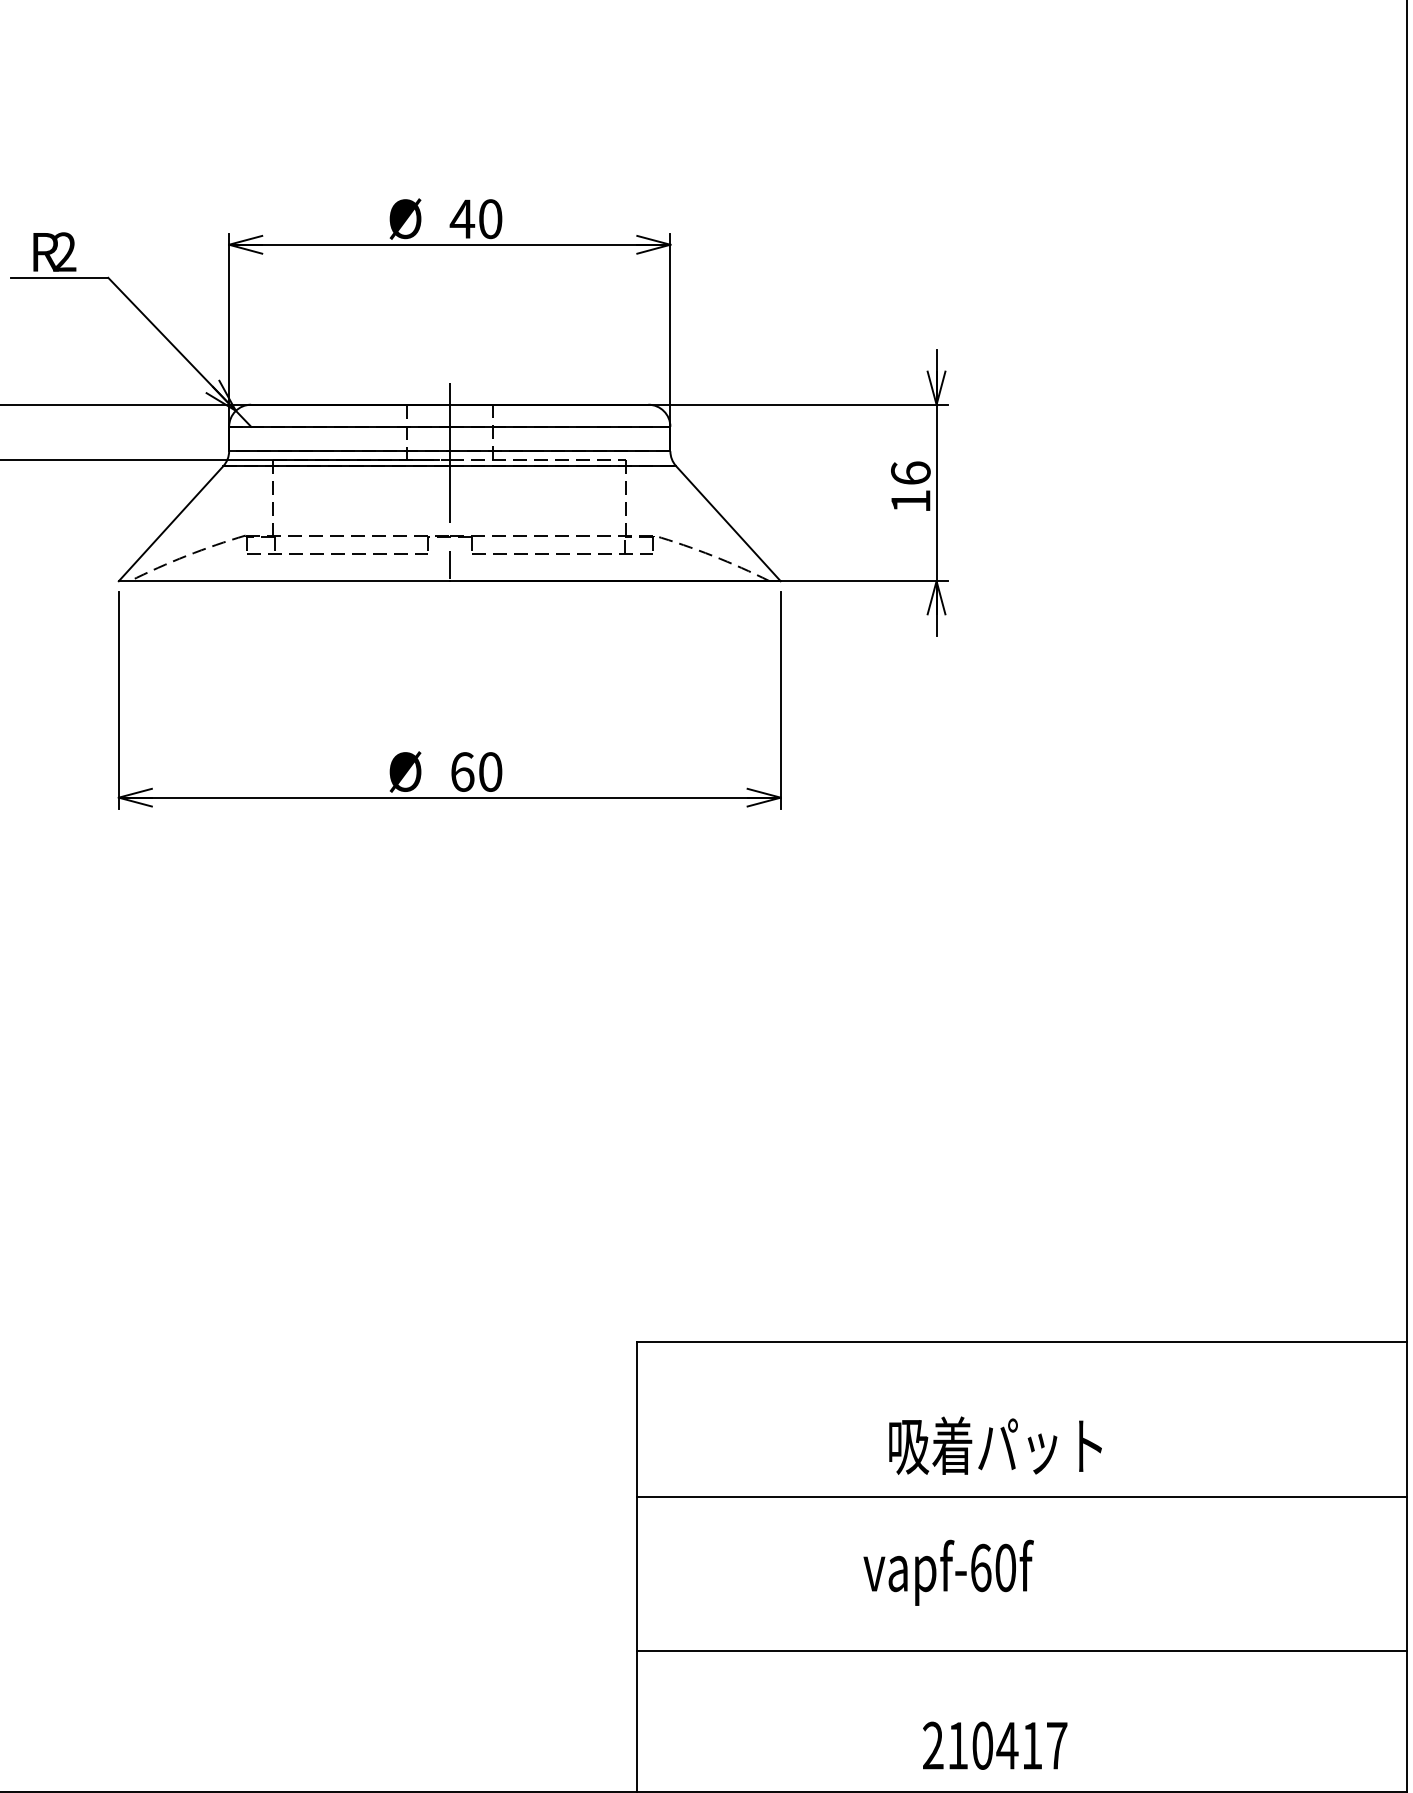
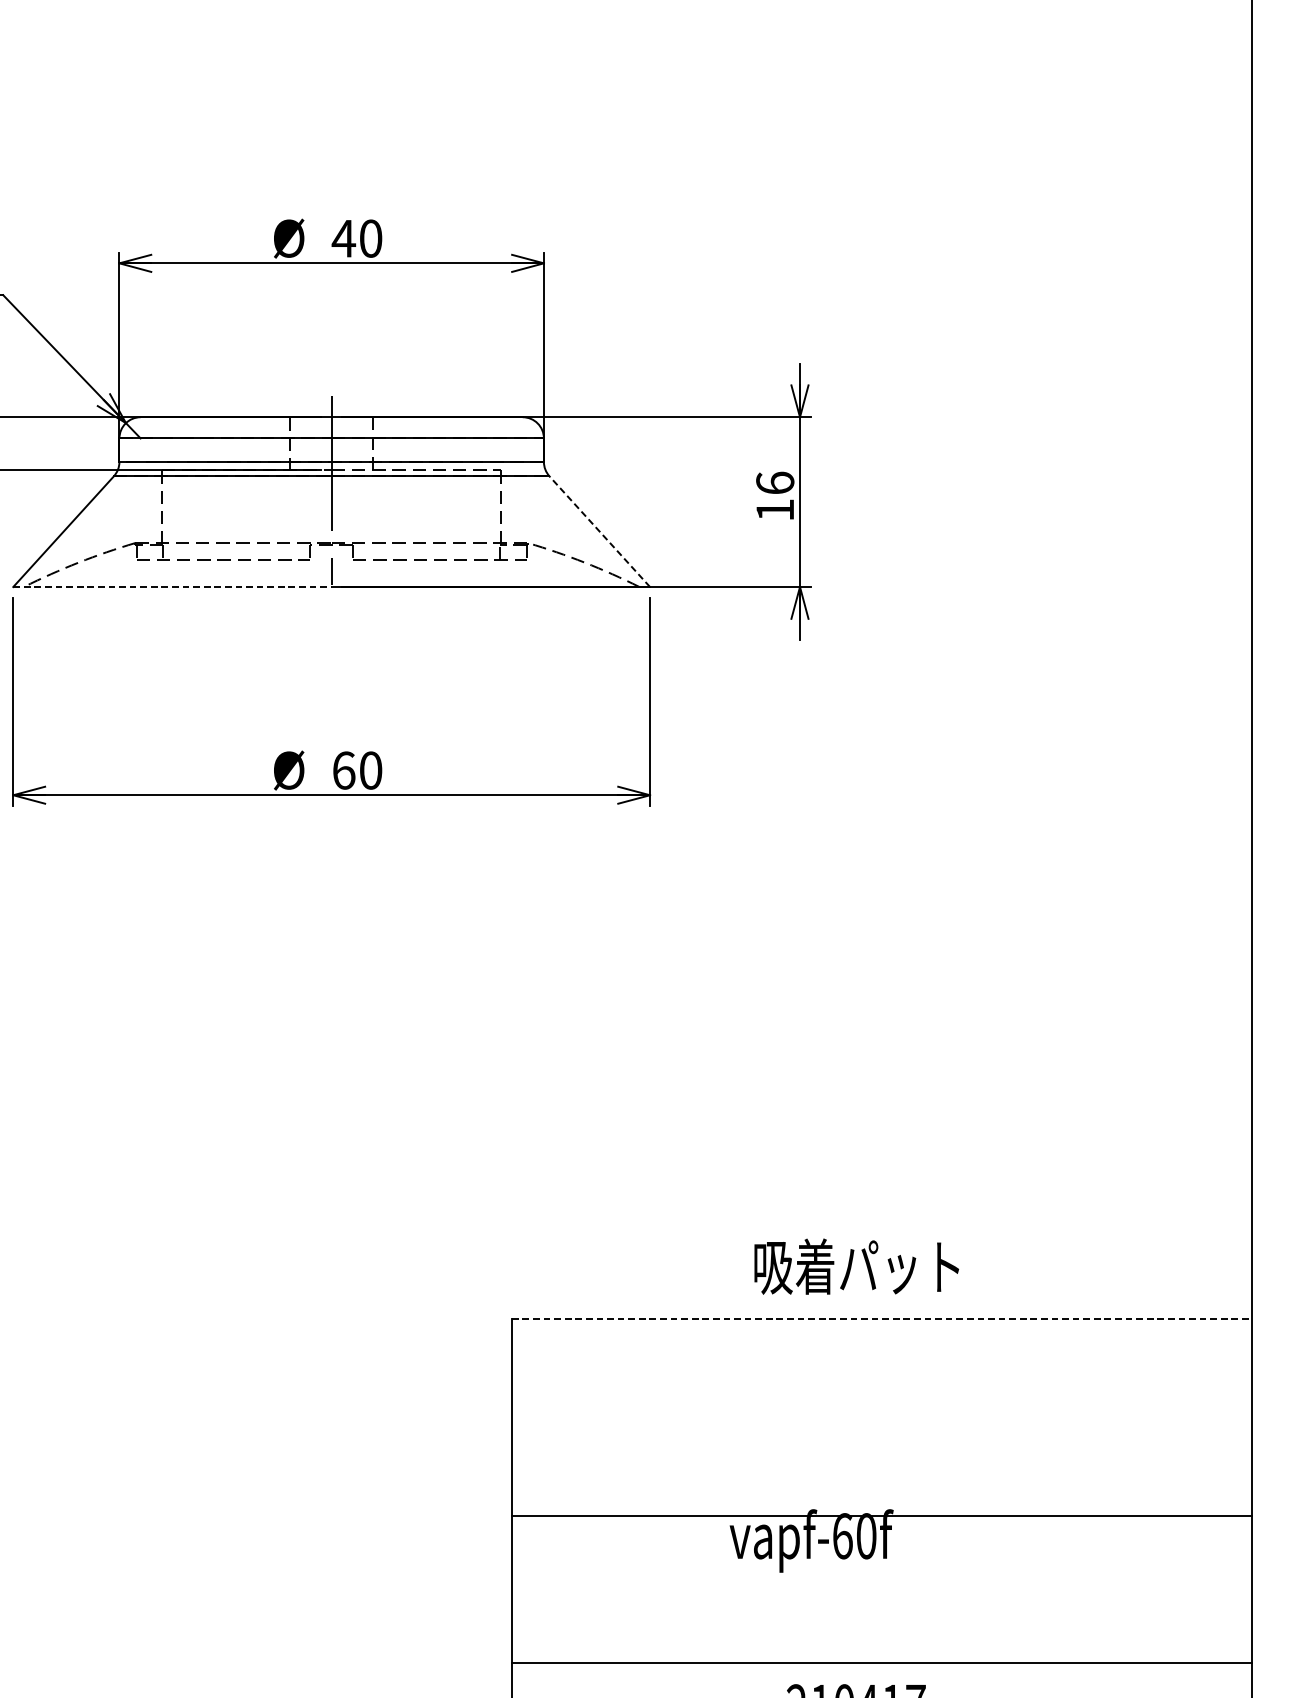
line: (728, 523) -> (599, 531), solid -> dashed
line: (284, 581) -> (172, 587), solid -> dashed
line: (1021, 1342) -> (881, 1319), solid -> dashed
text: (995, 1445) -> (856, 1266), moved
line: (1021, 1496) -> (881, 1515), moved
line: (1021, 1651) -> (881, 1662), moved

